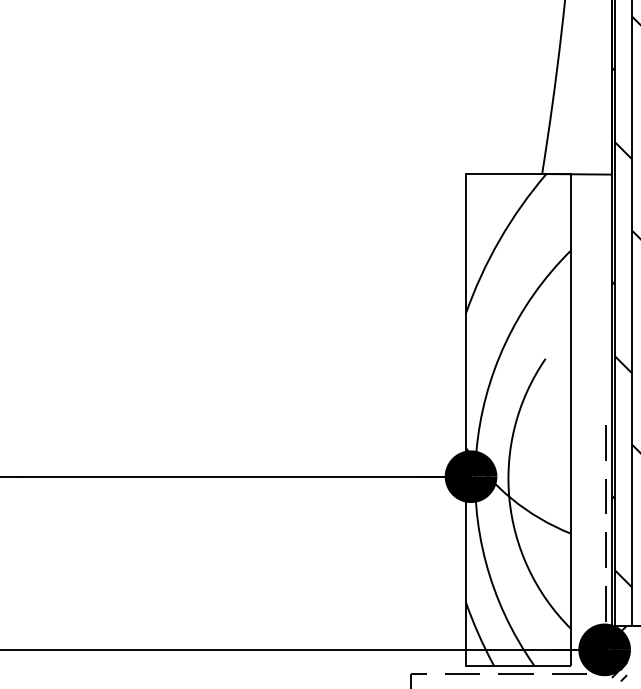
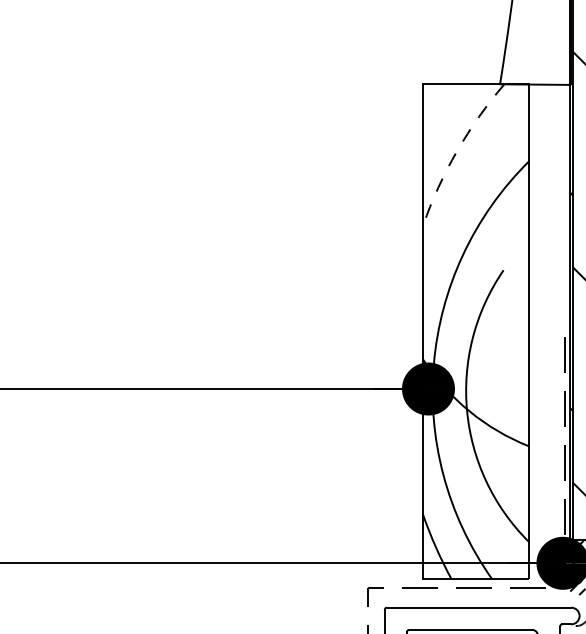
arc: (499, 240) -> (457, 151), solid -> dashed

